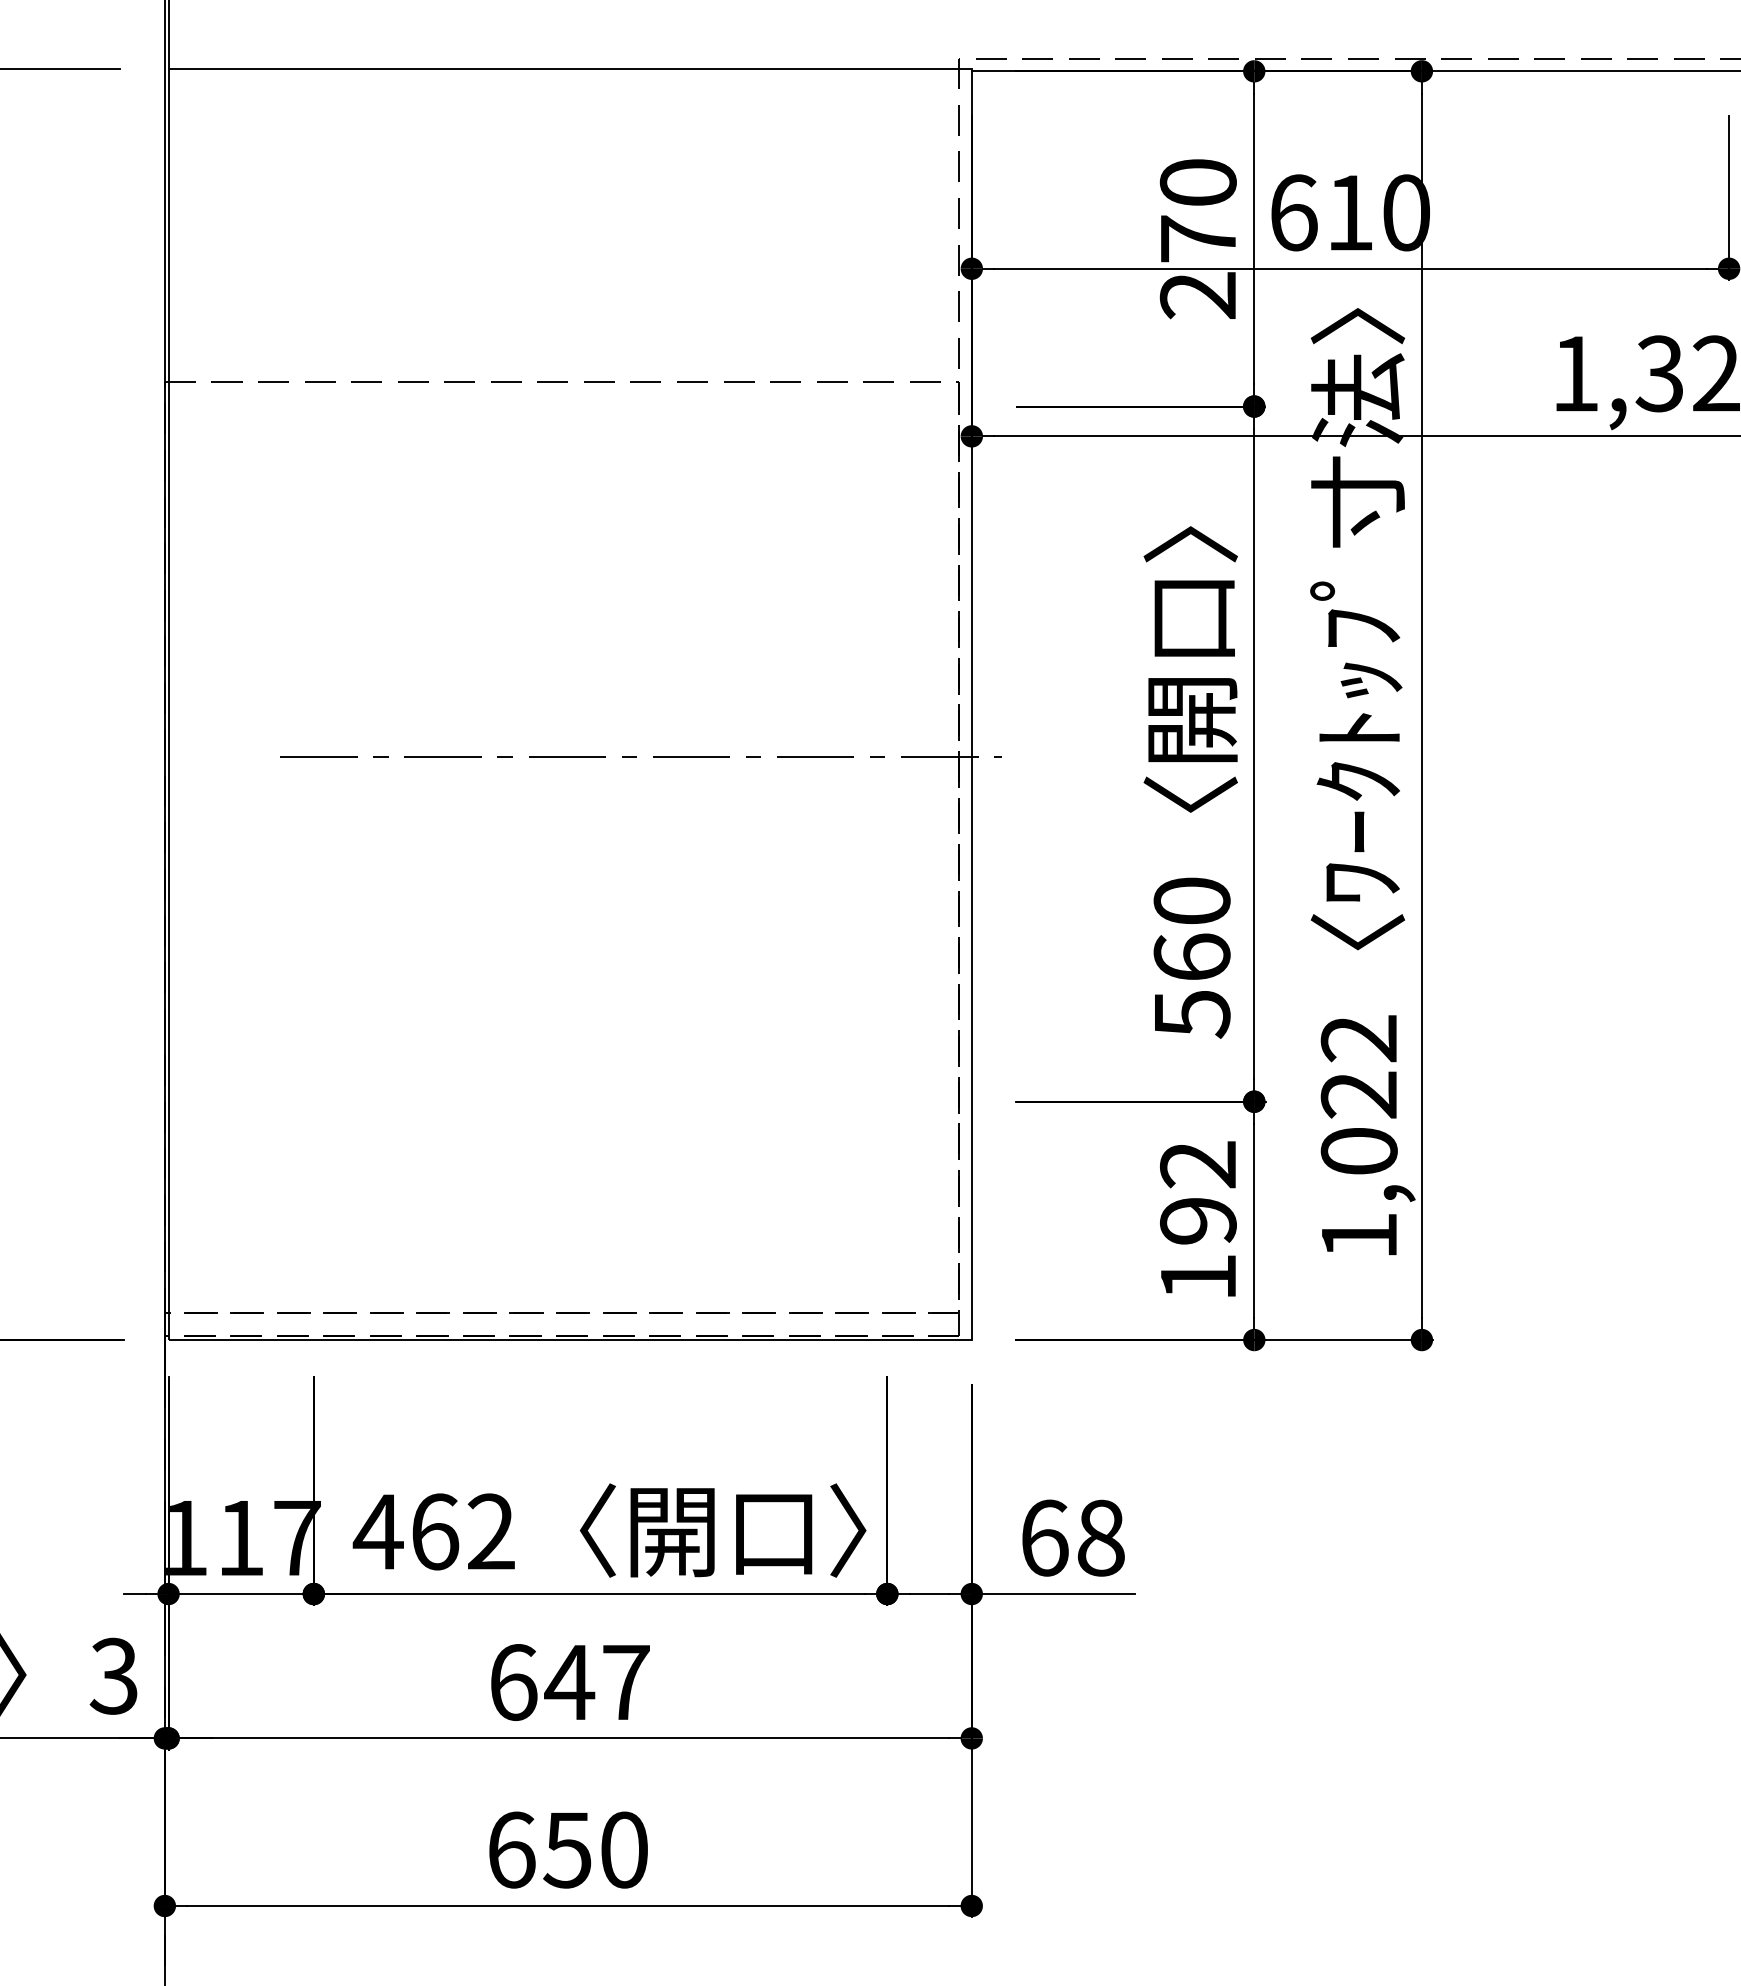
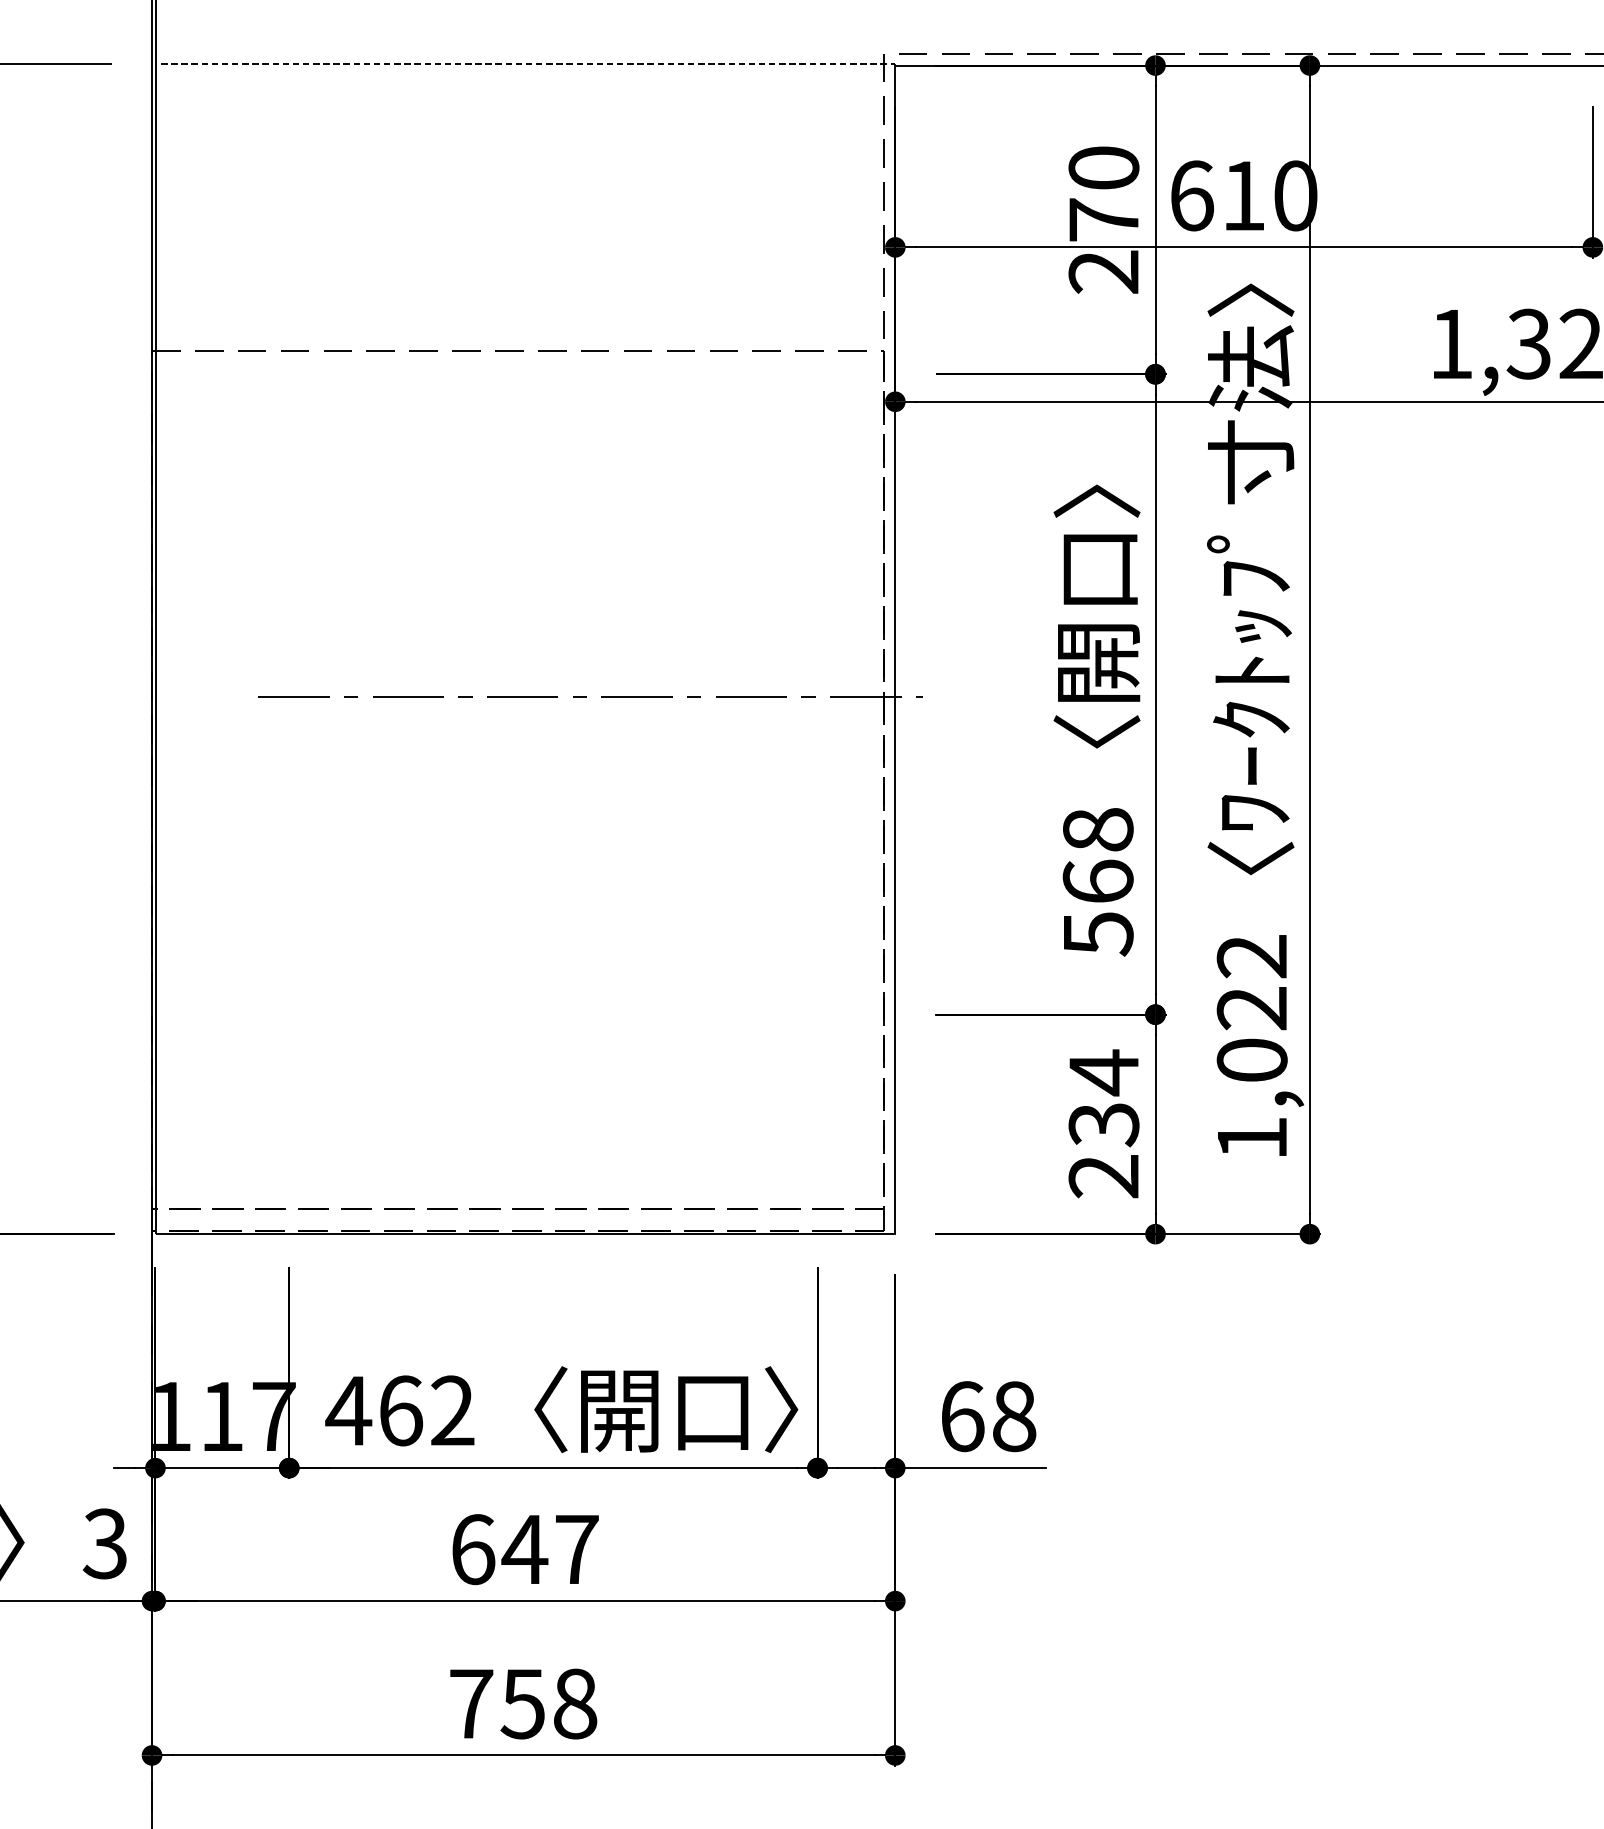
line: (571, 69) -> (526, 63), solid -> dashed
text: (1191, 900) -> (1097, 829), 560 -> 568
text: (1198, 1220) -> (1104, 1124), 192 -> 234
text: (568, 1849) -> (523, 1703), 650 -> 758

